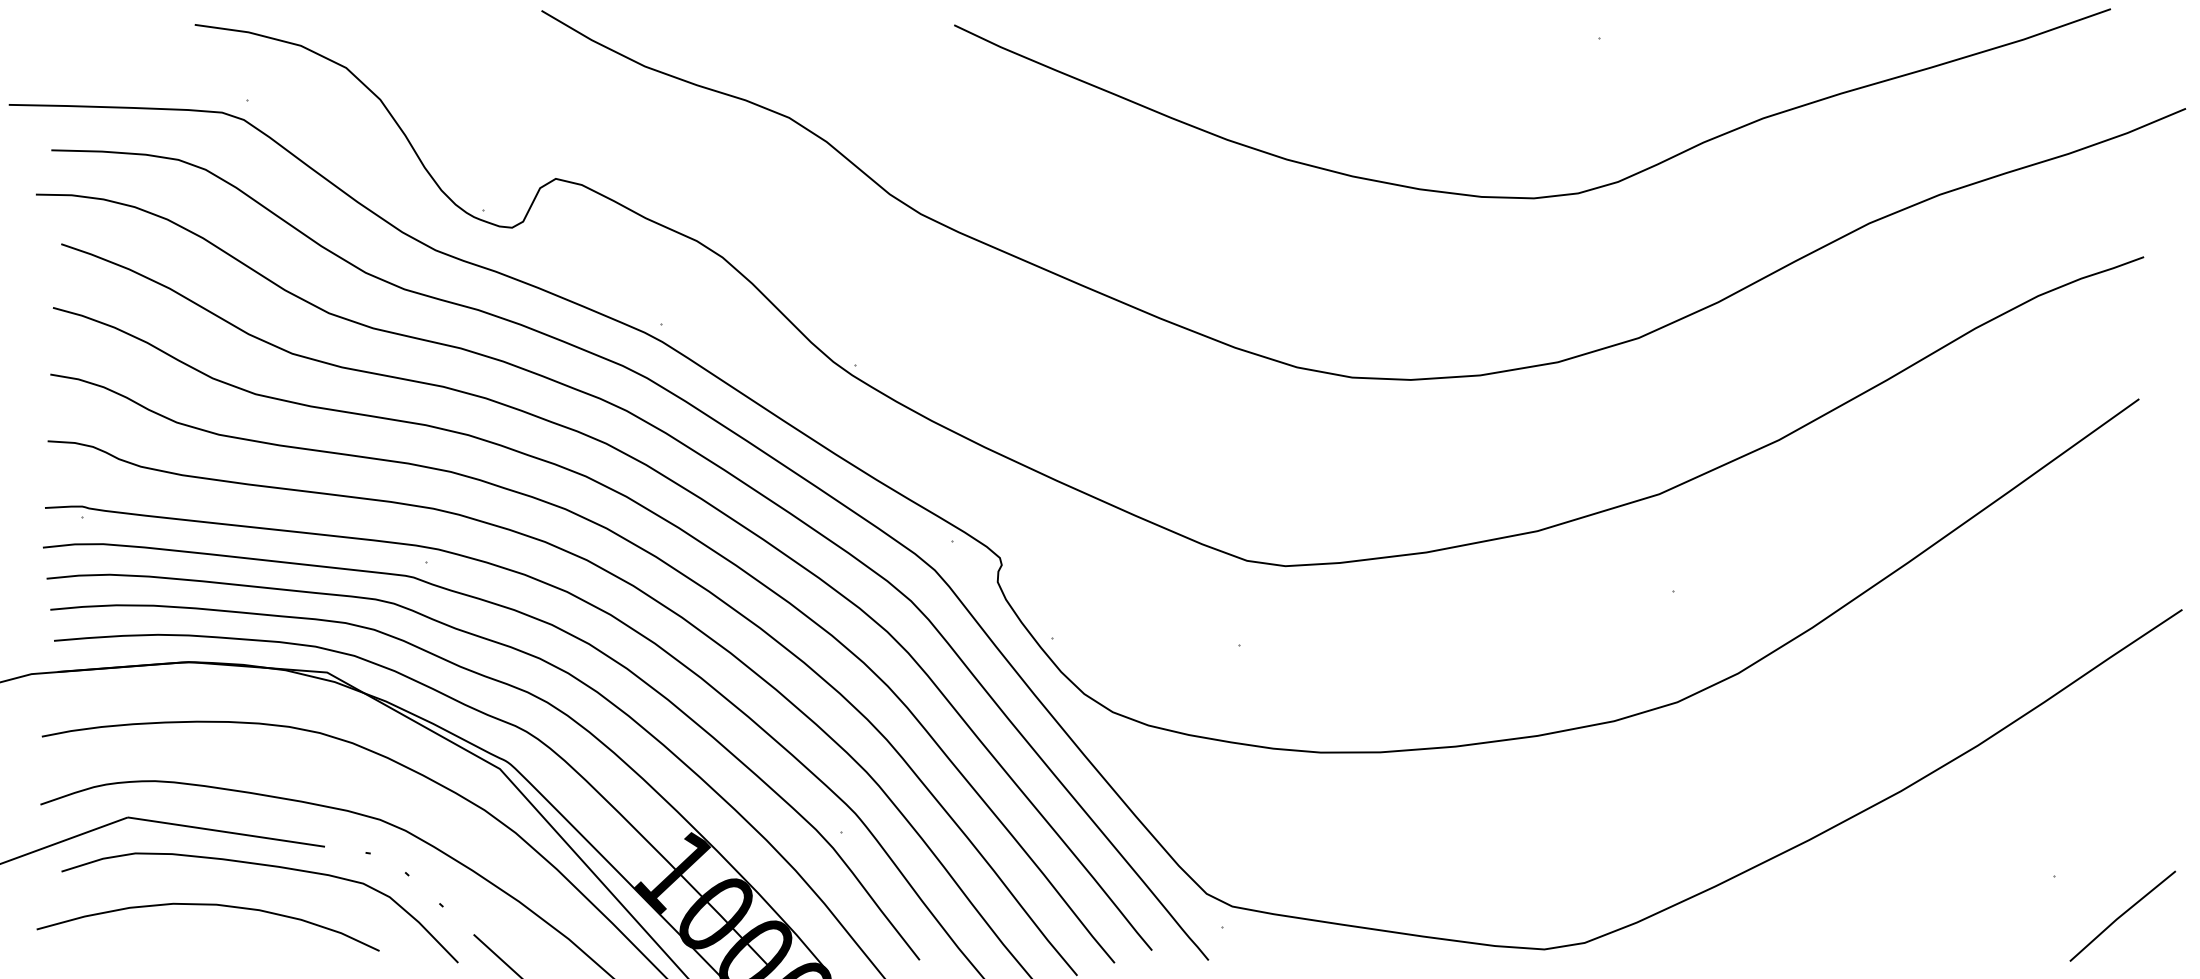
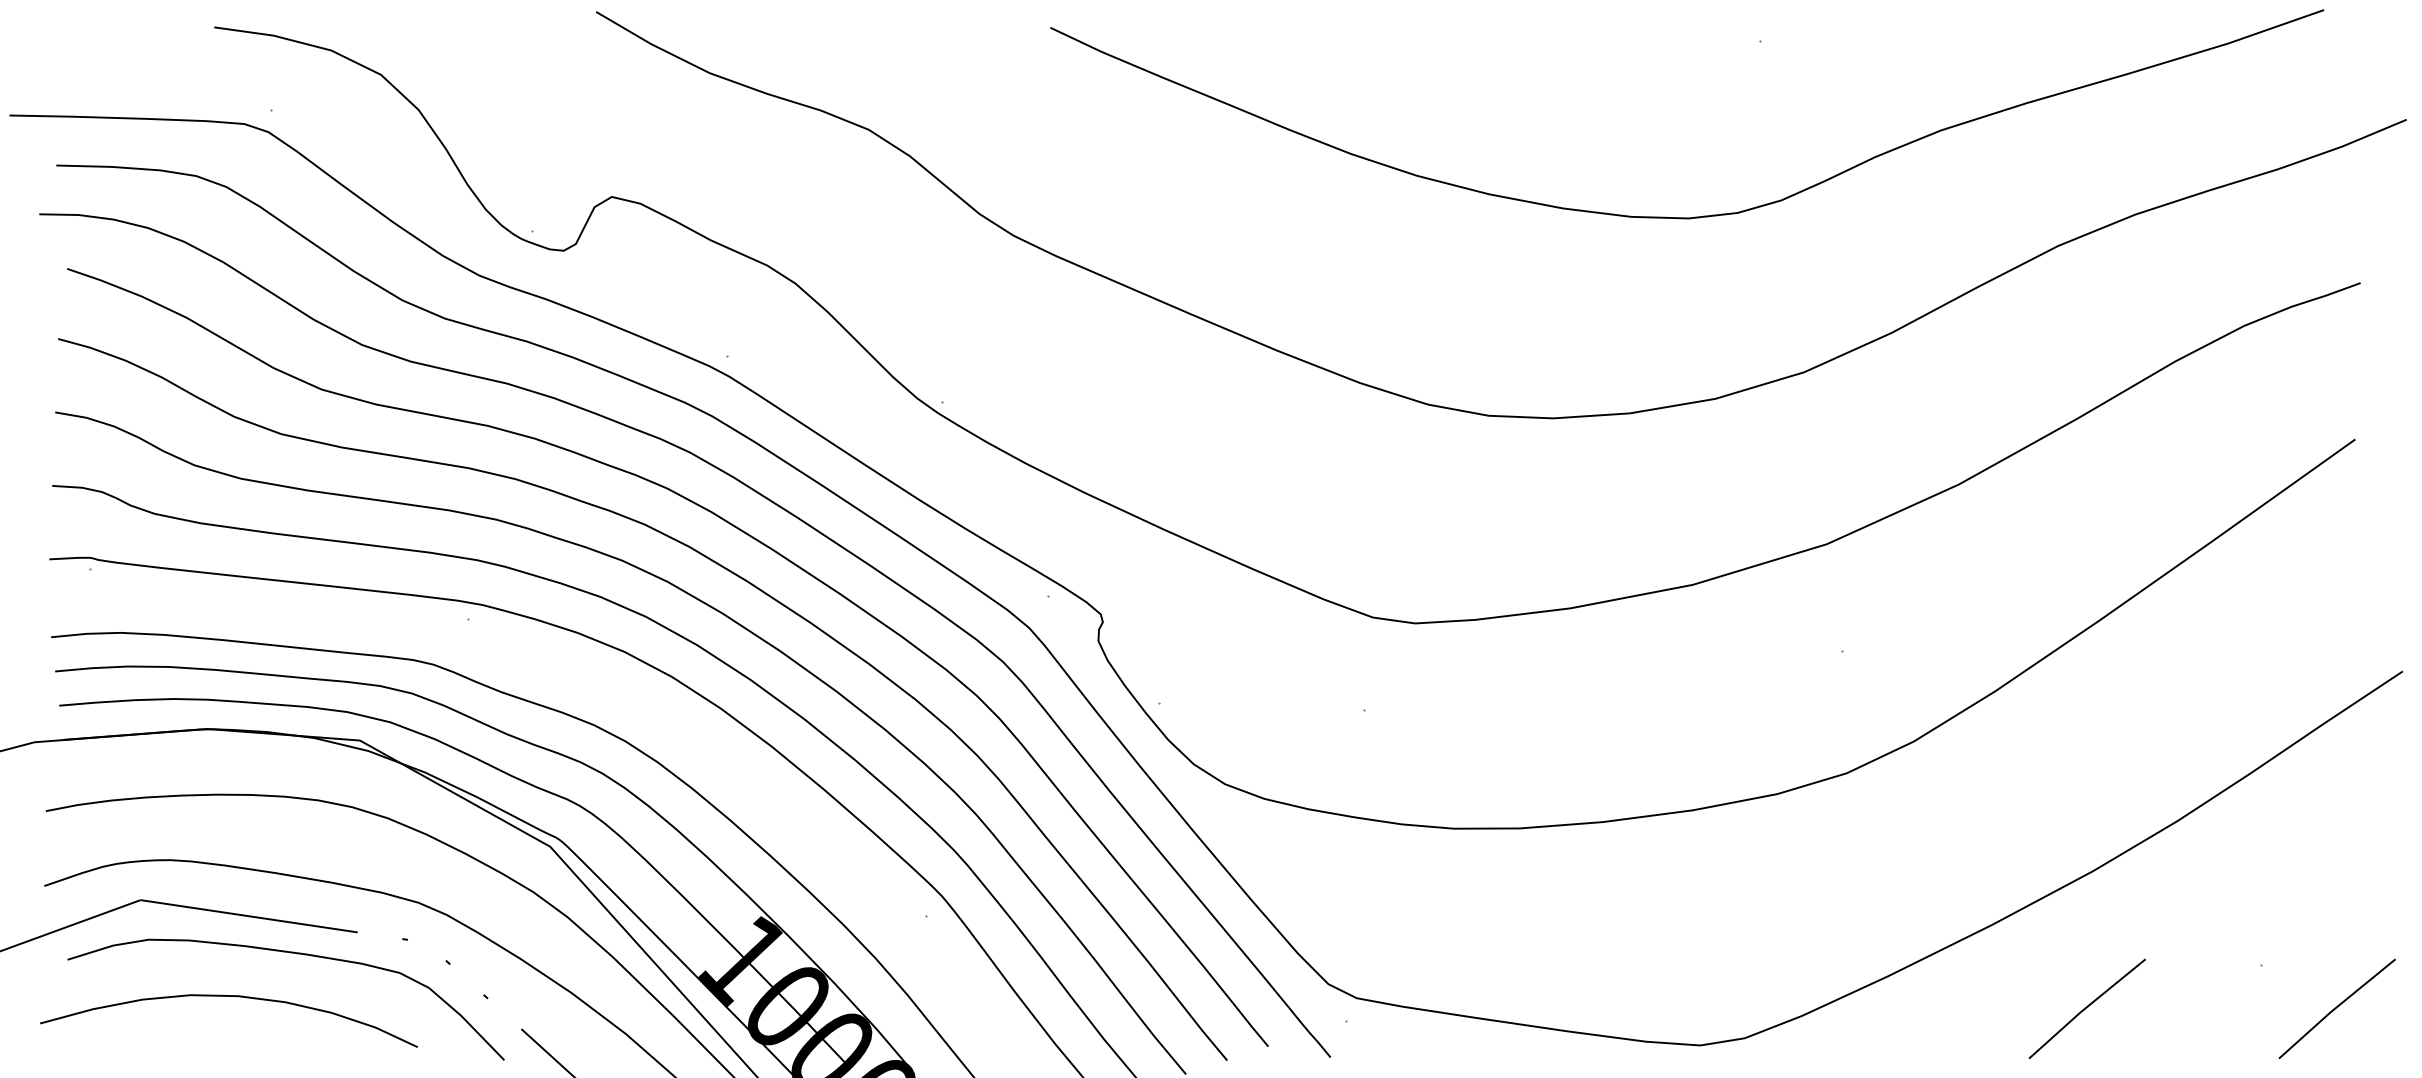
curve: (532, 618) -> (586, 681), removed
line: (1895, 915) -> (2086, 1008), added

